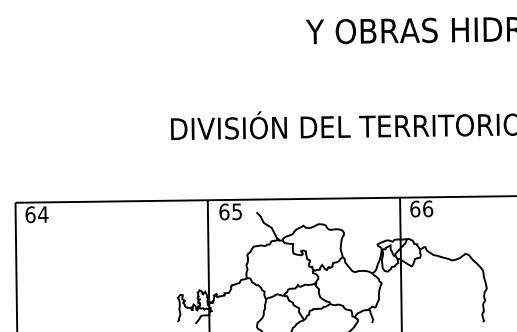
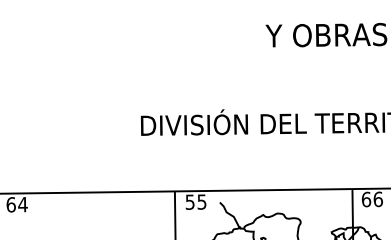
text: (224, 211) -> (190, 201), 65 -> 55

